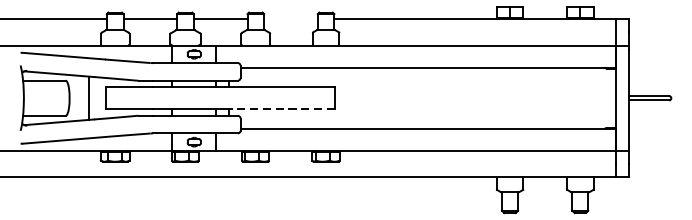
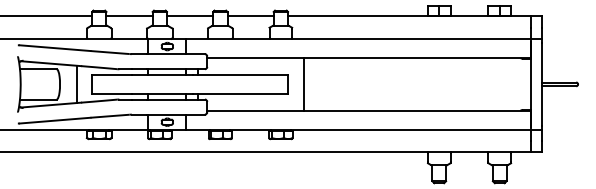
line: (290, 19) -> (250, 16), added
line: (352, 97) -> (303, 83), added
line: (279, 108) -> (240, 93), dashed -> solid

